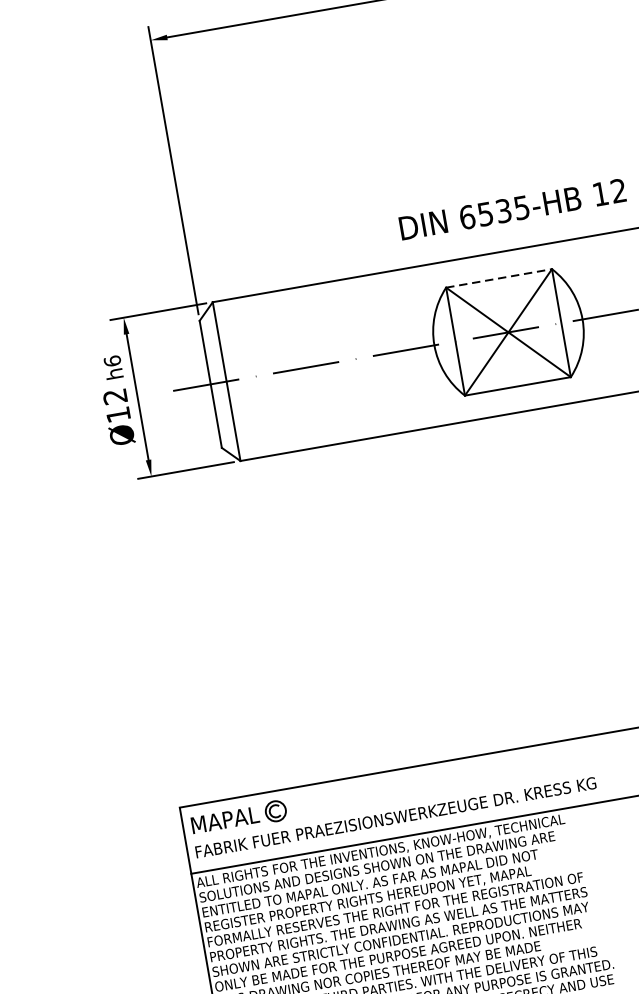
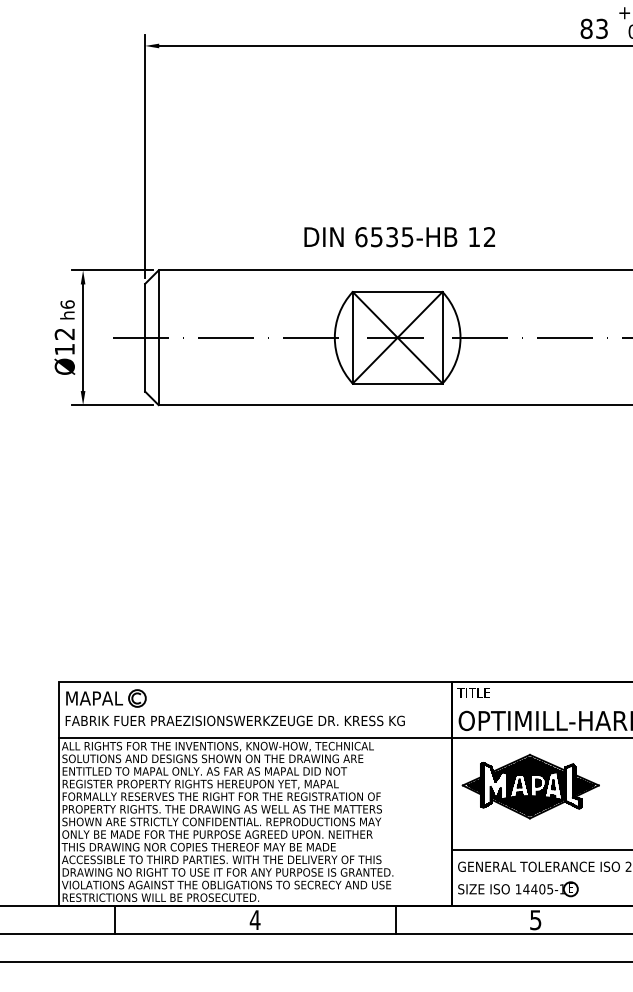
text: (512, 209) -> (399, 237), moved
line: (498, 277) -> (397, 291), dashed -> solid

